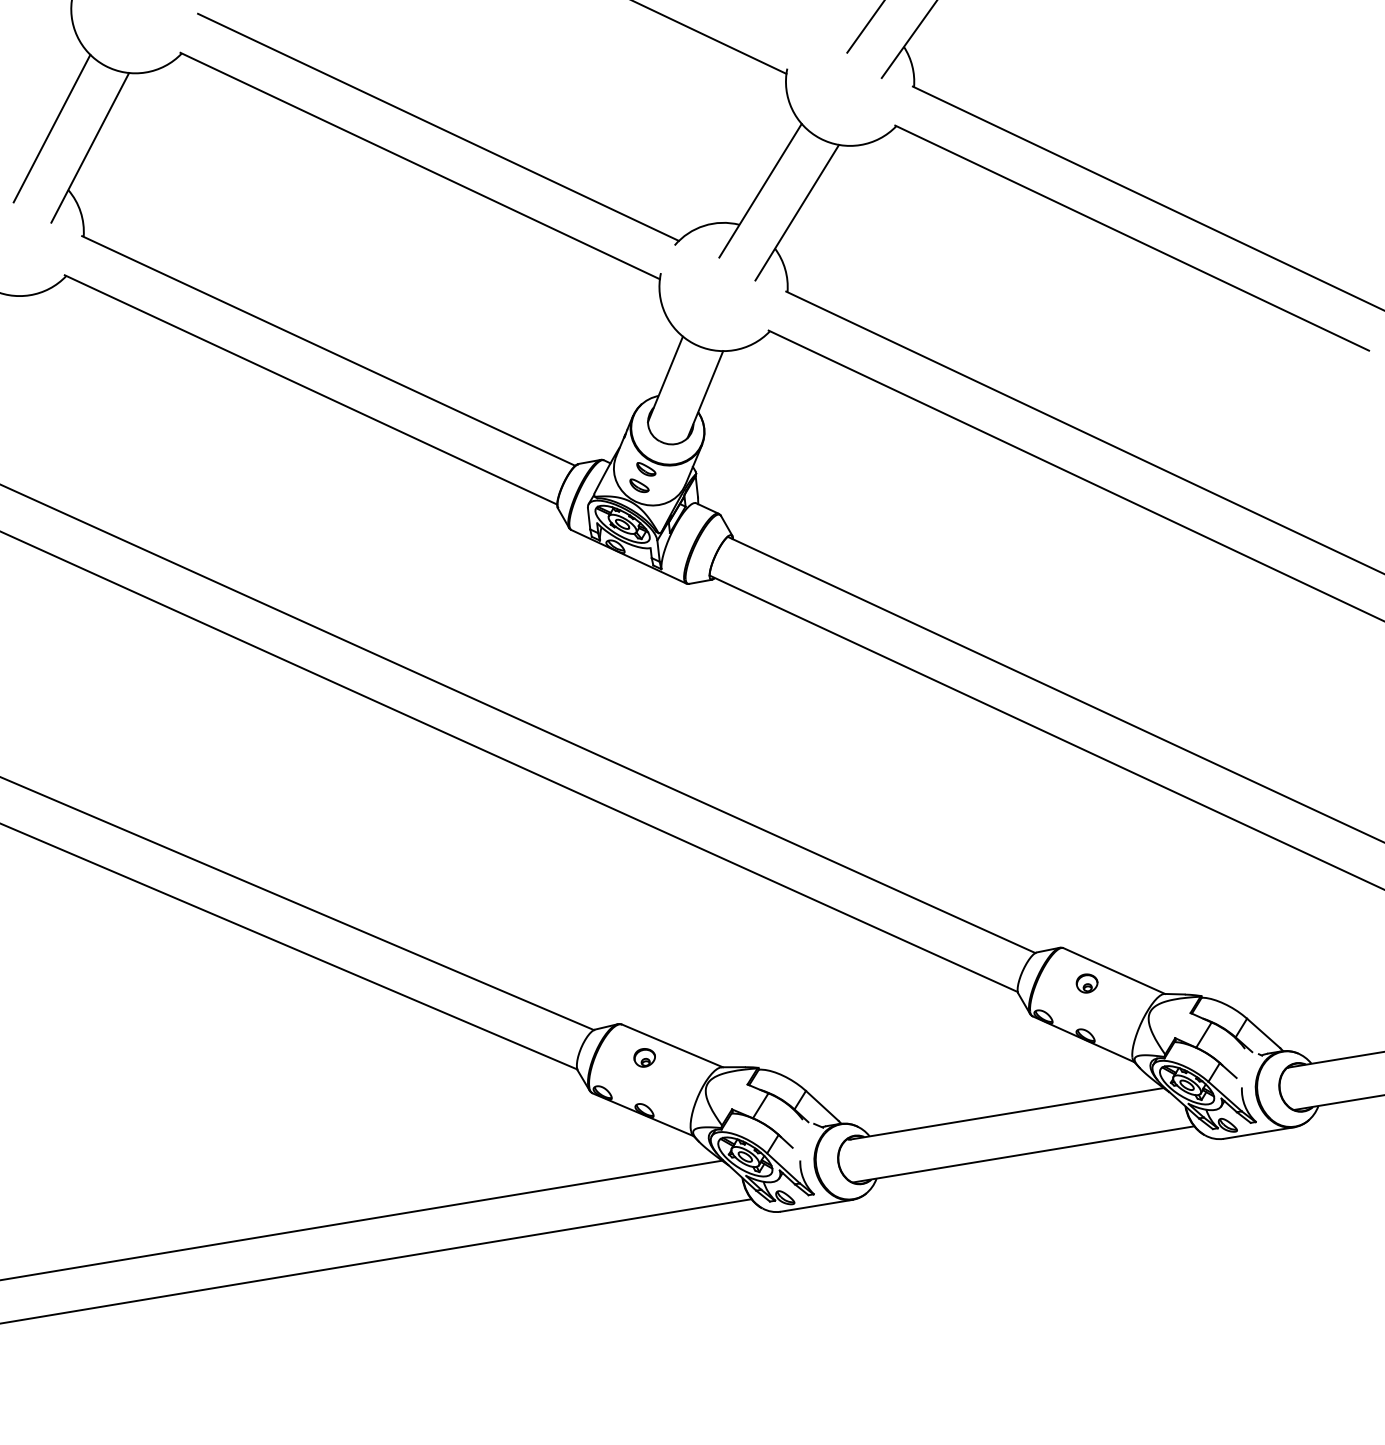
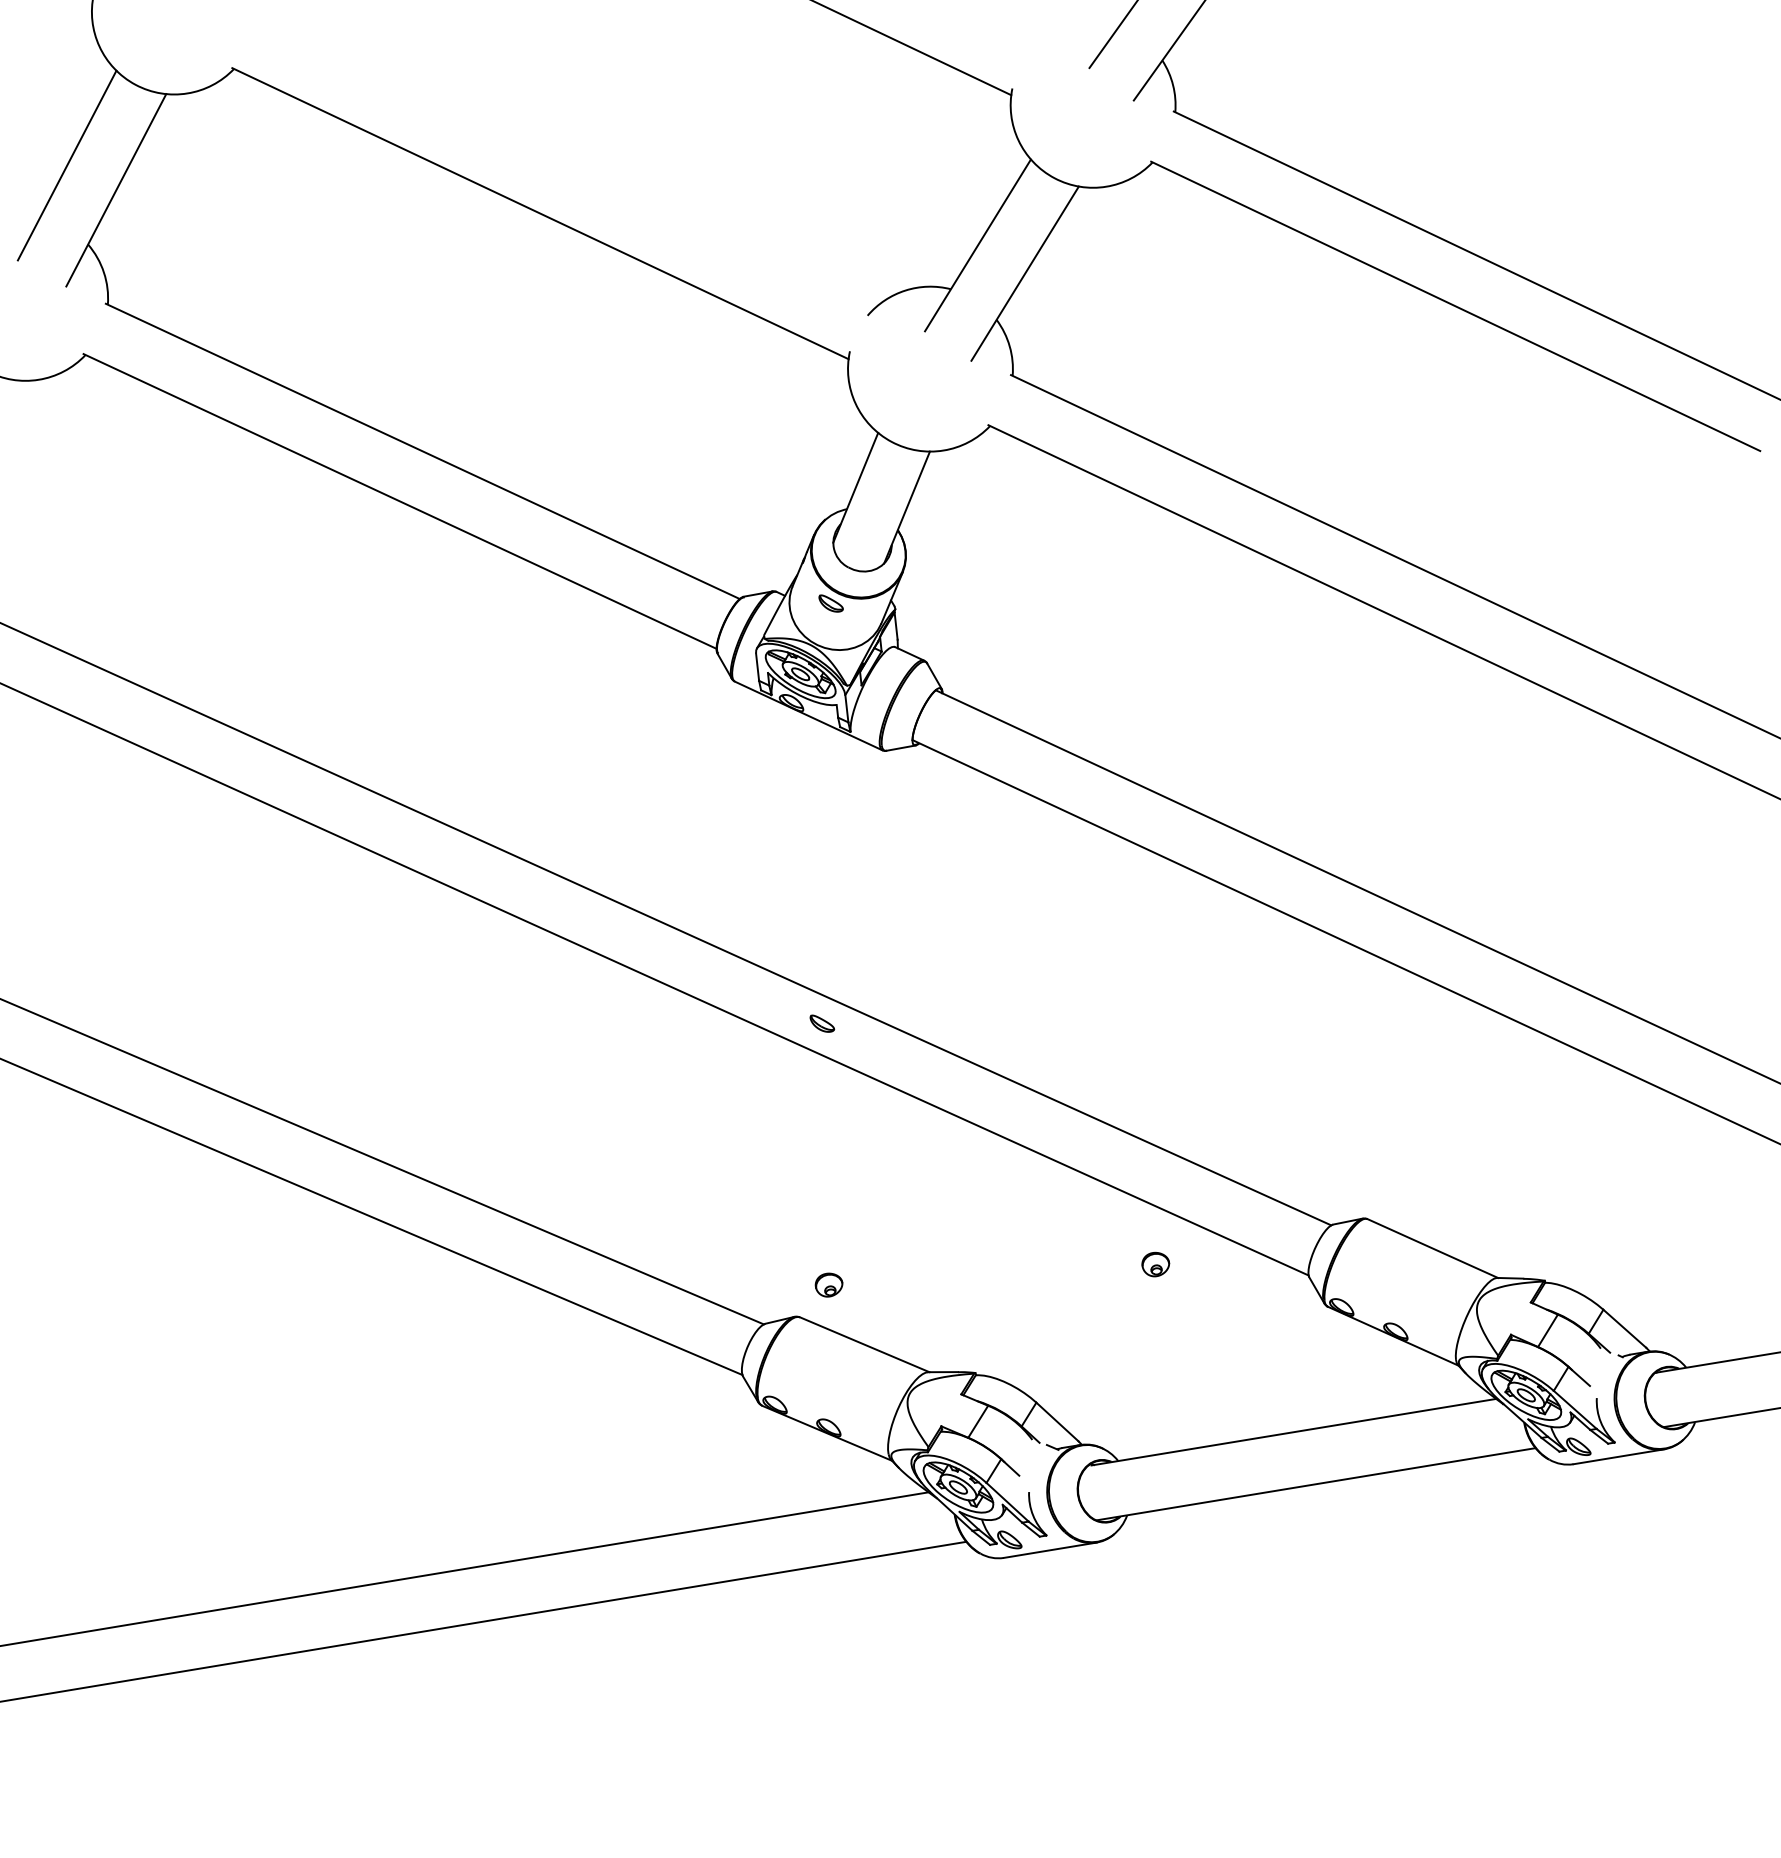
line: (438, 127) -> (563, 163), removed
part: (639, 485) -> (822, 1023), moved
part: (1086, 983) -> (1155, 1264), moved
part: (644, 1057) -> (828, 1284), moved

